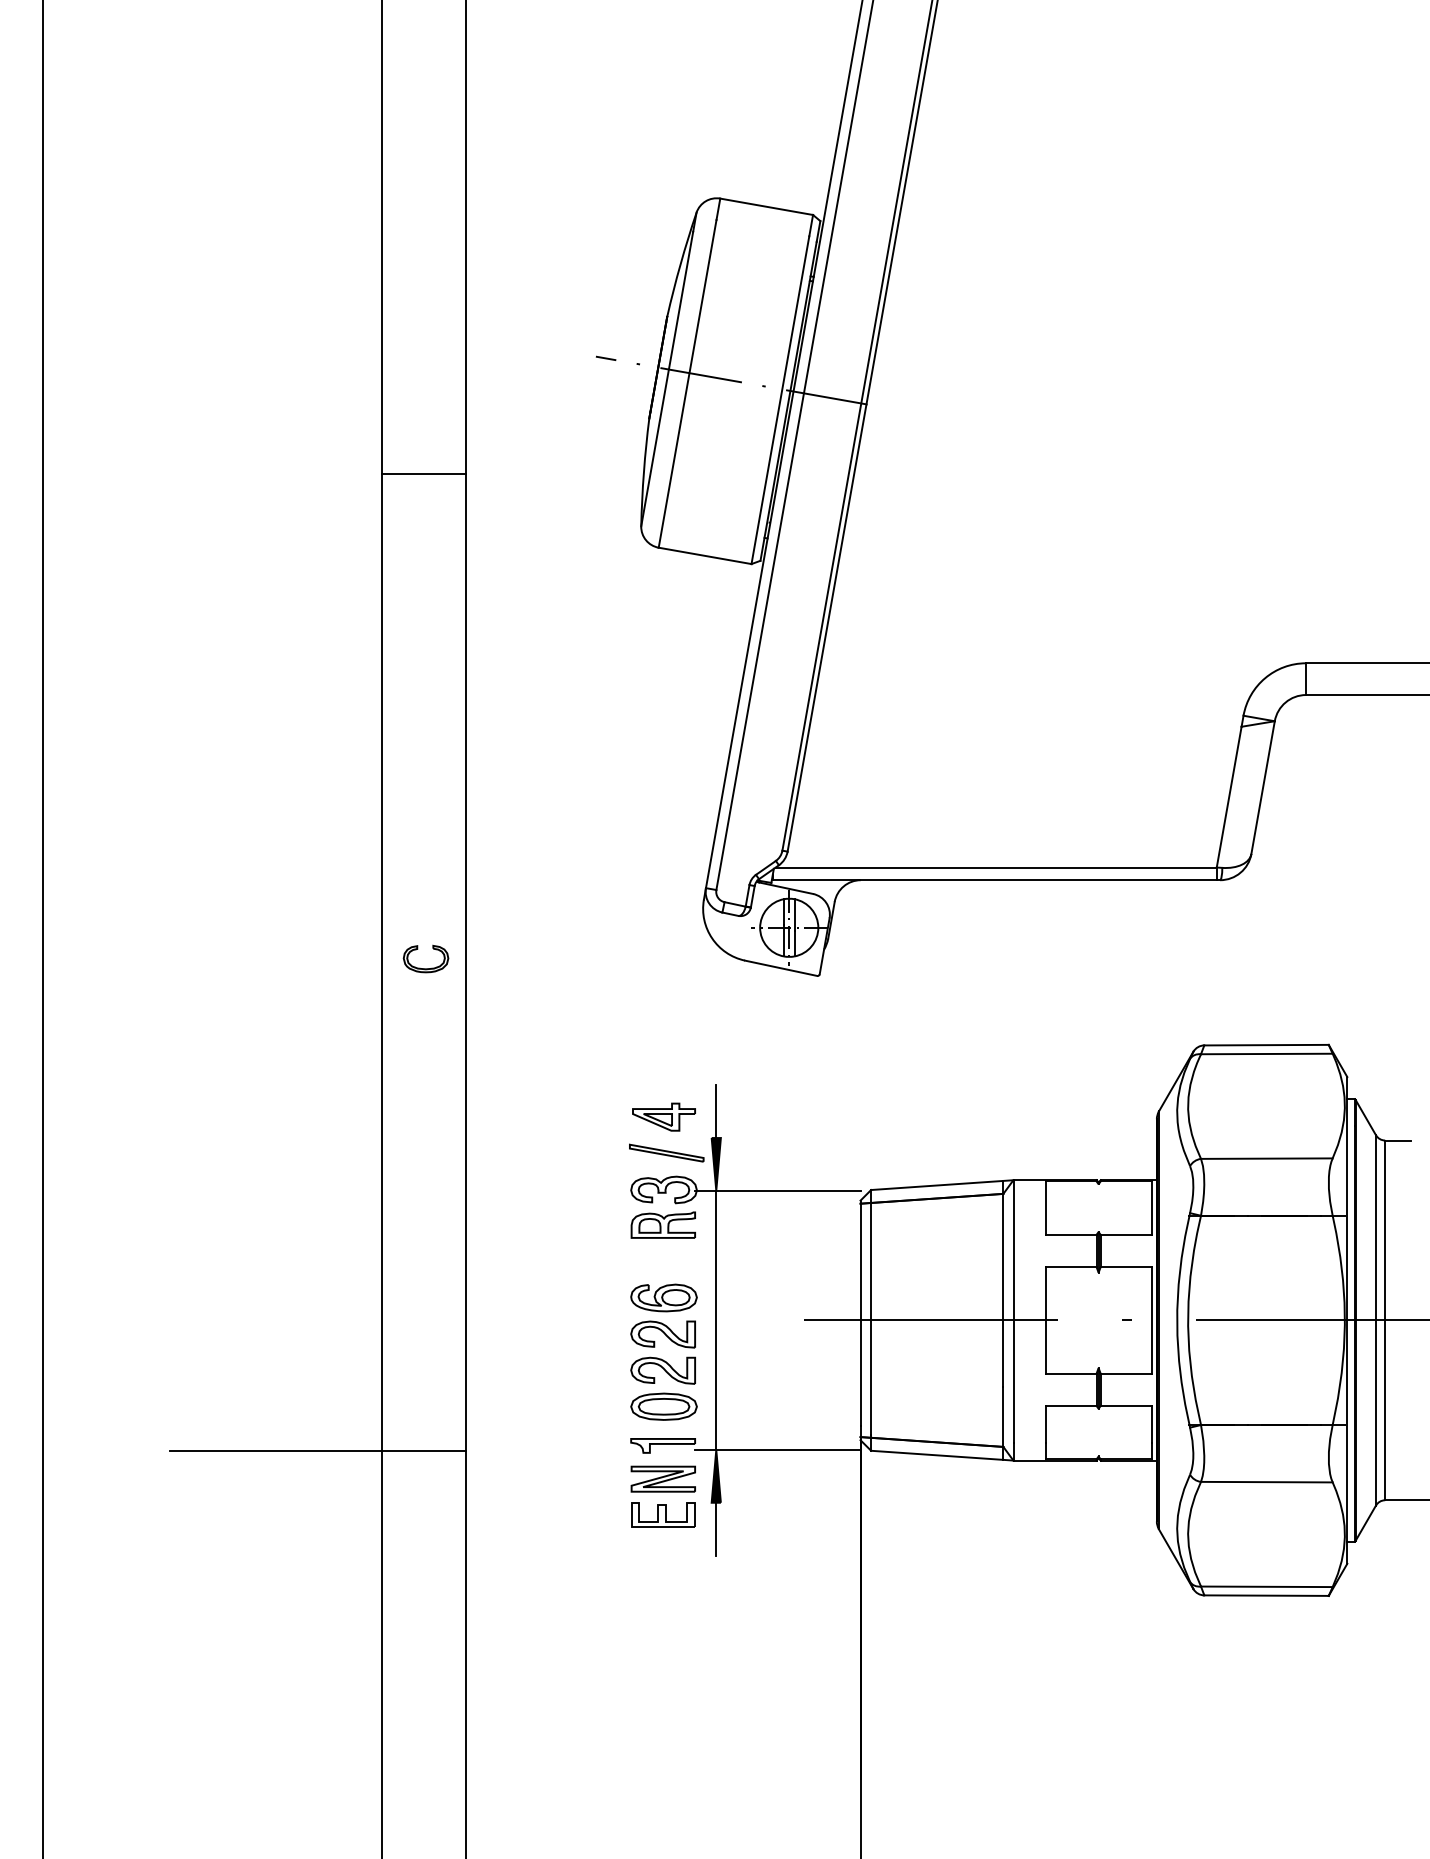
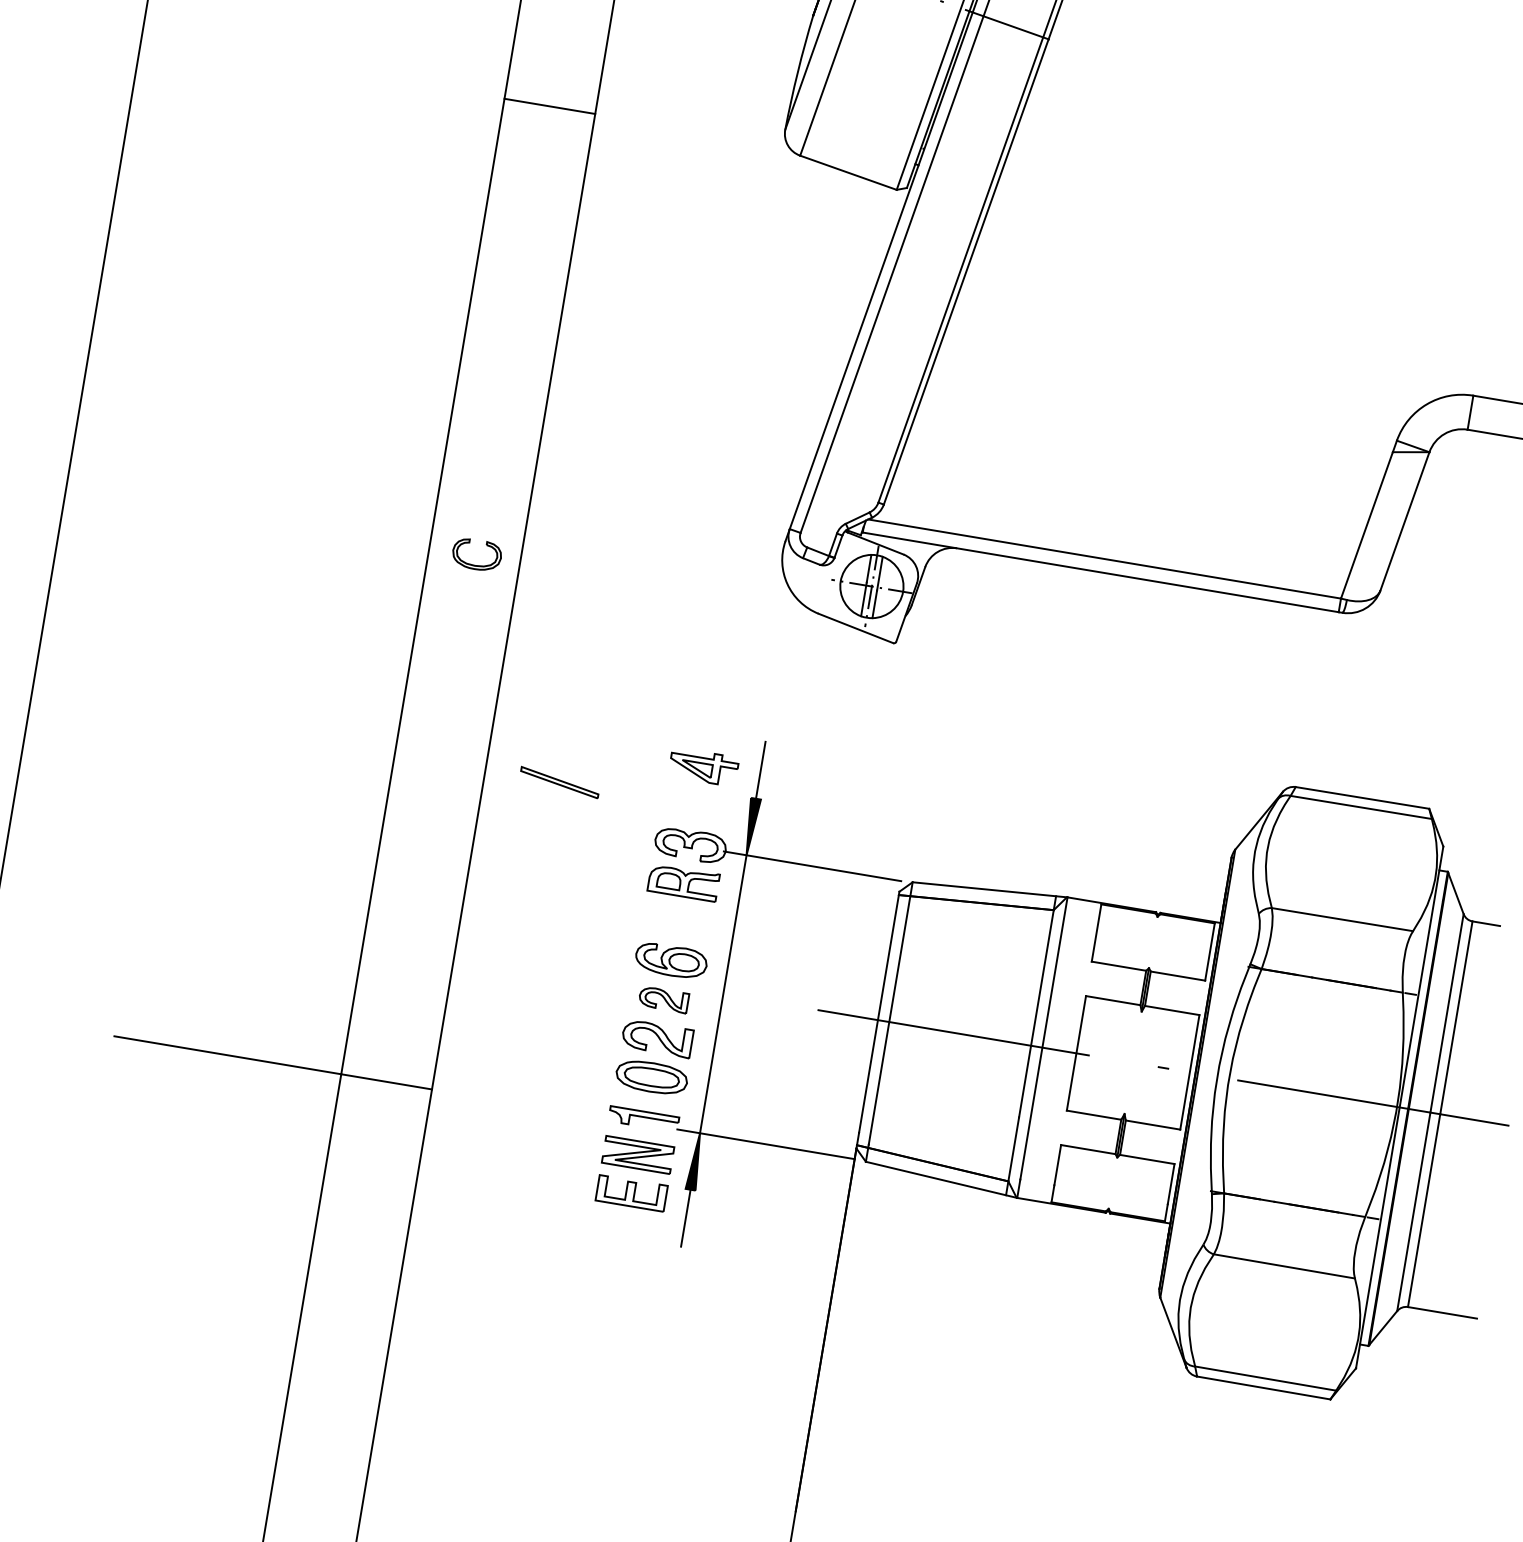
line: (423, 473) -> (549, 105), moved
part: (666, 1152) -> (559, 781), moved
part: (662, 1334) -> (663, 999), size x0.7

